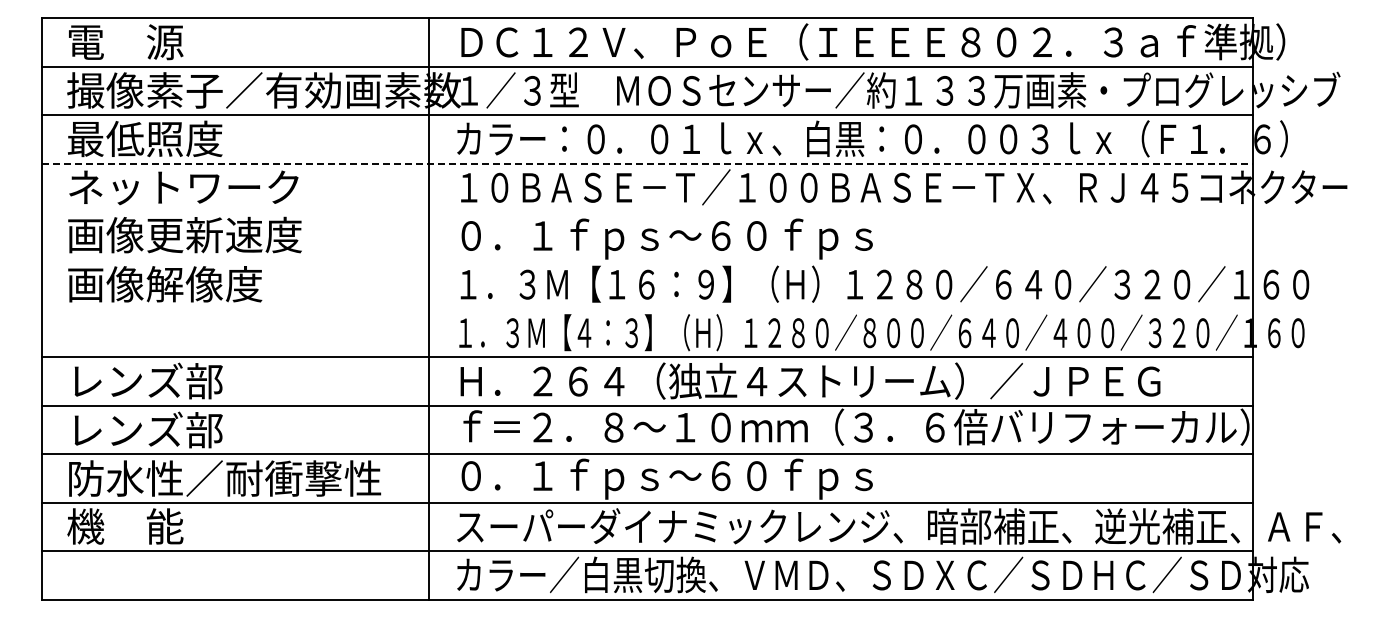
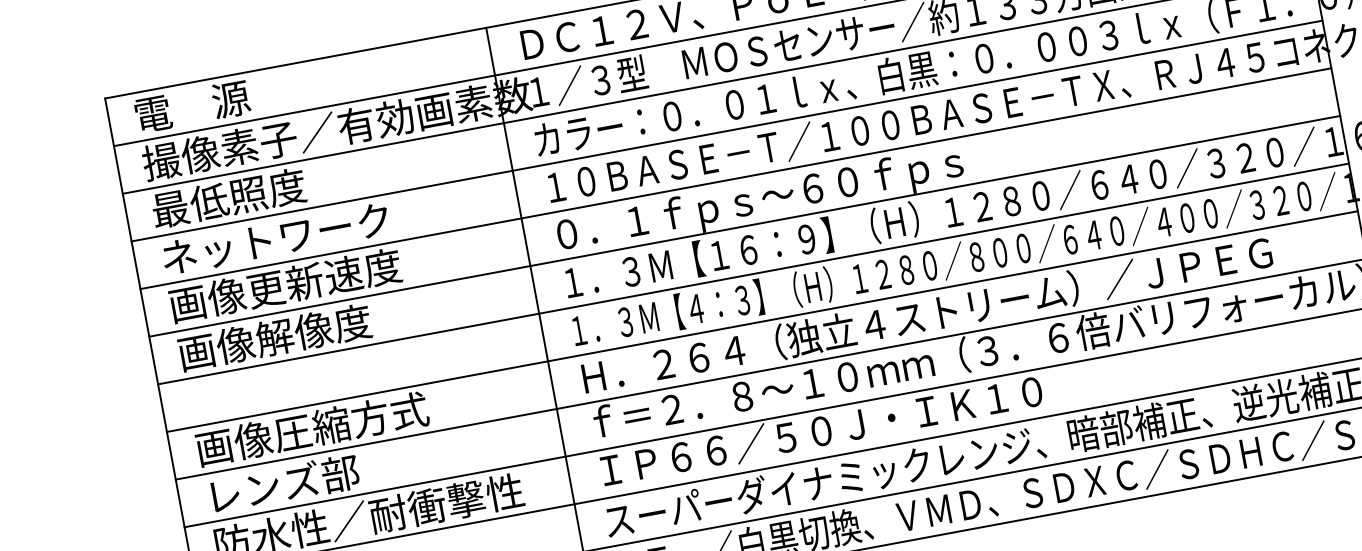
line: (647, 163) -> (727, 130), dashed -> solid
line: (646, 212) -> (735, 179), added
line: (646, 260) -> (743, 226), added
line: (646, 308) -> (752, 273), added
text: (185, 380) -> (312, 428), レンズ部 -> 画像圧縮方式
text: (685, 478) -> (822, 433), ０．１ｆｐｓ～６０ｆｐｓ -> ＩＰ６６／５０Ｊ・ＩＫ１０

